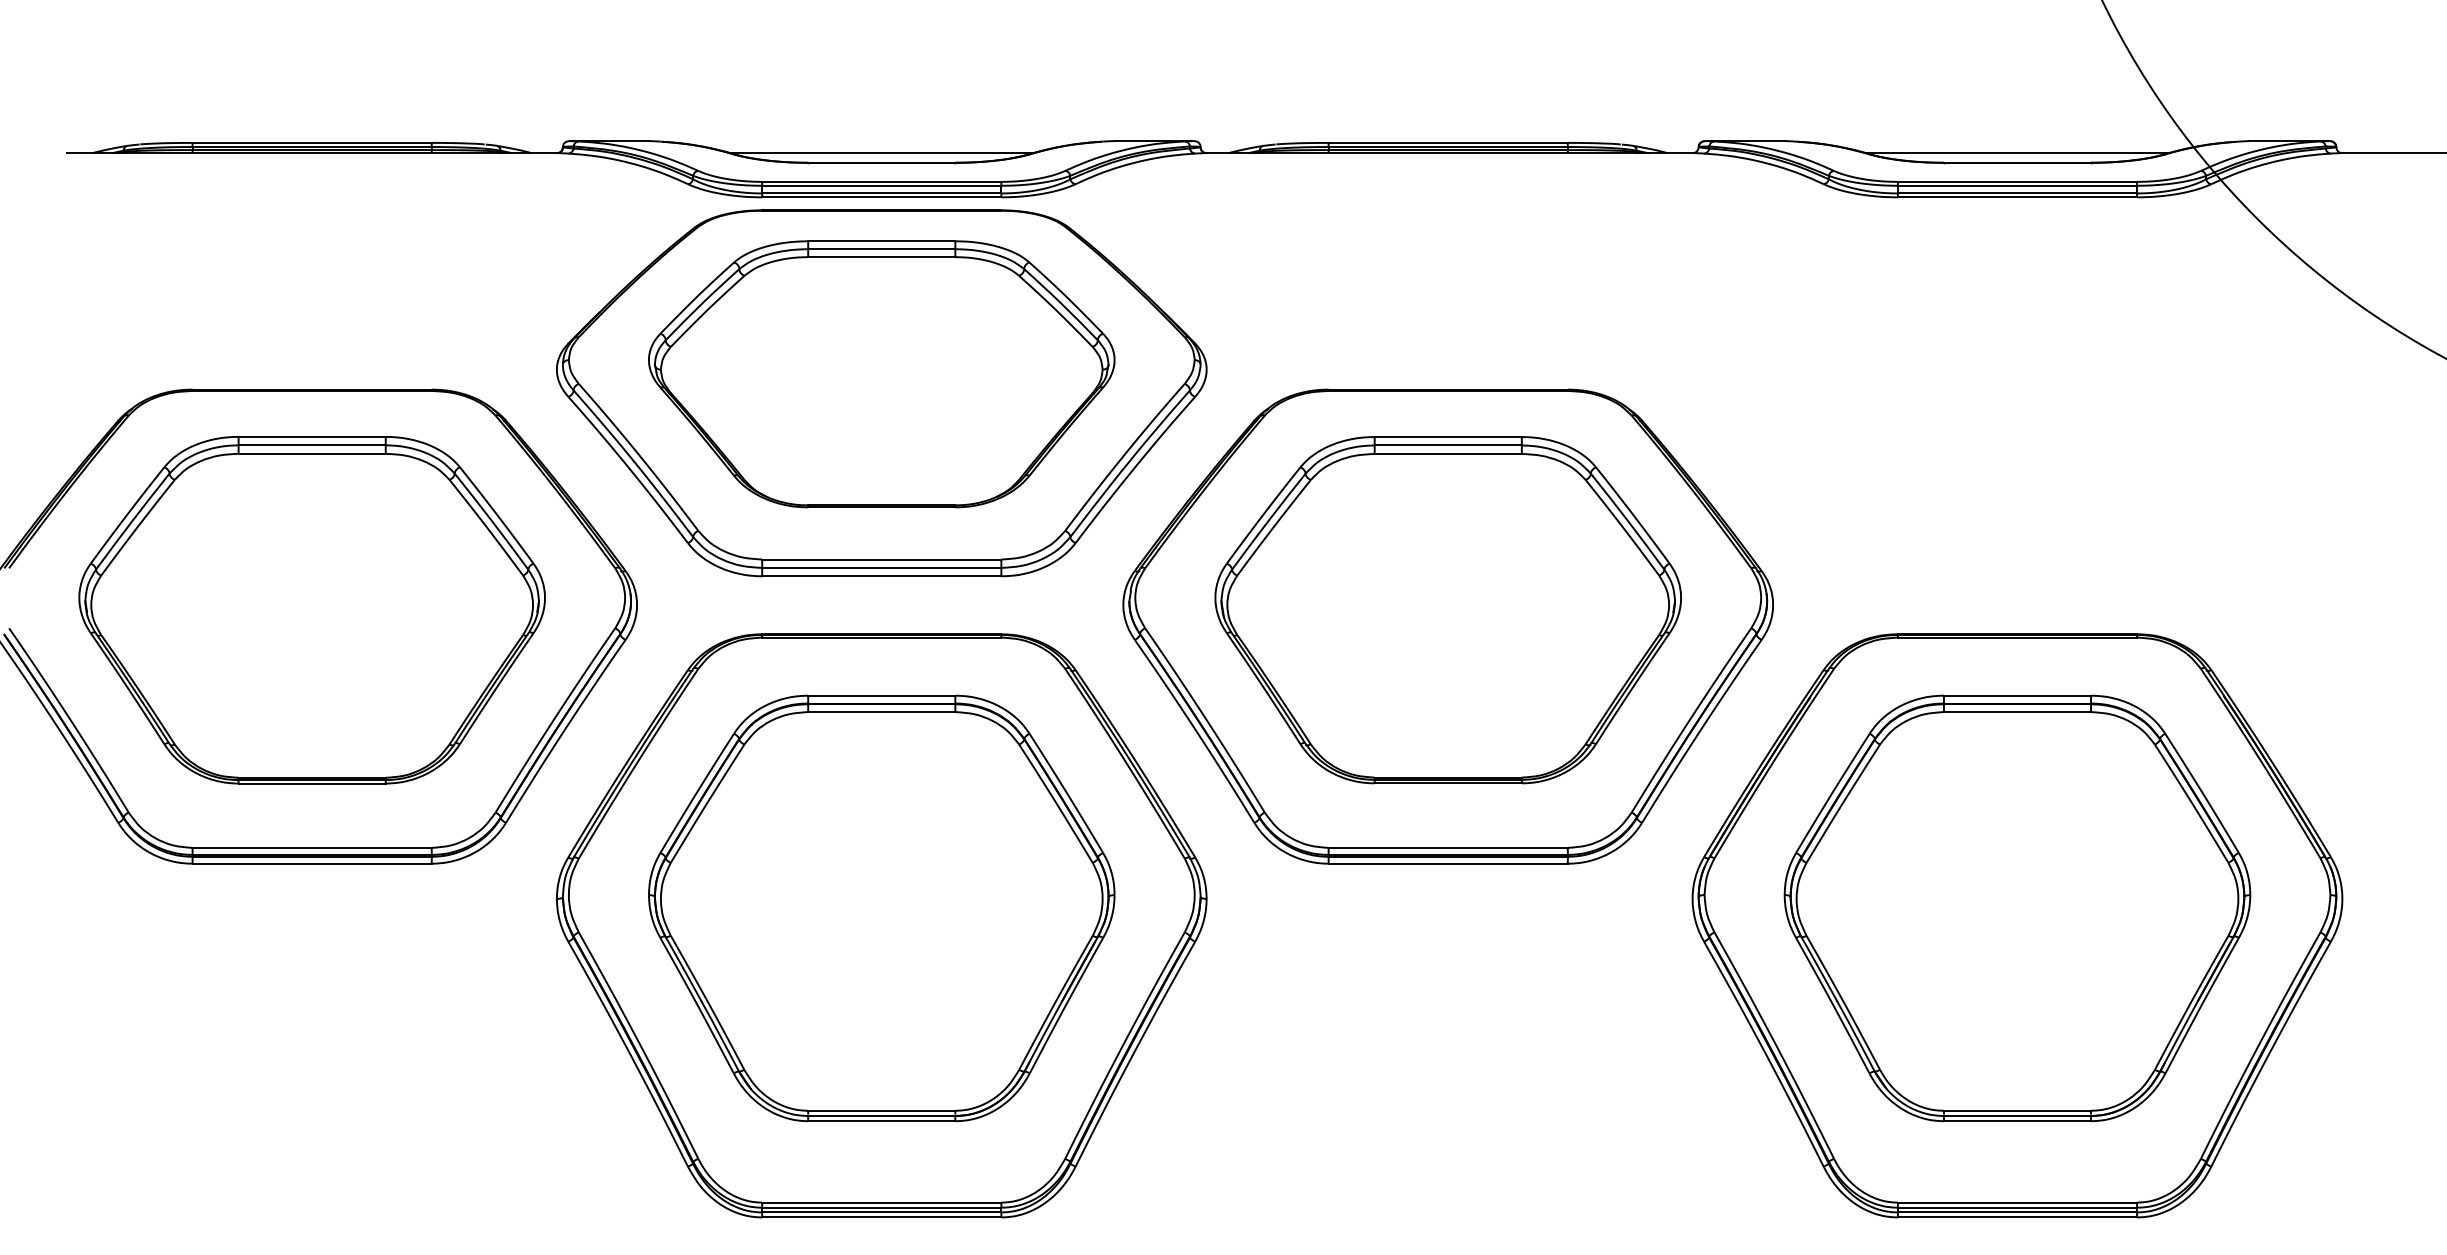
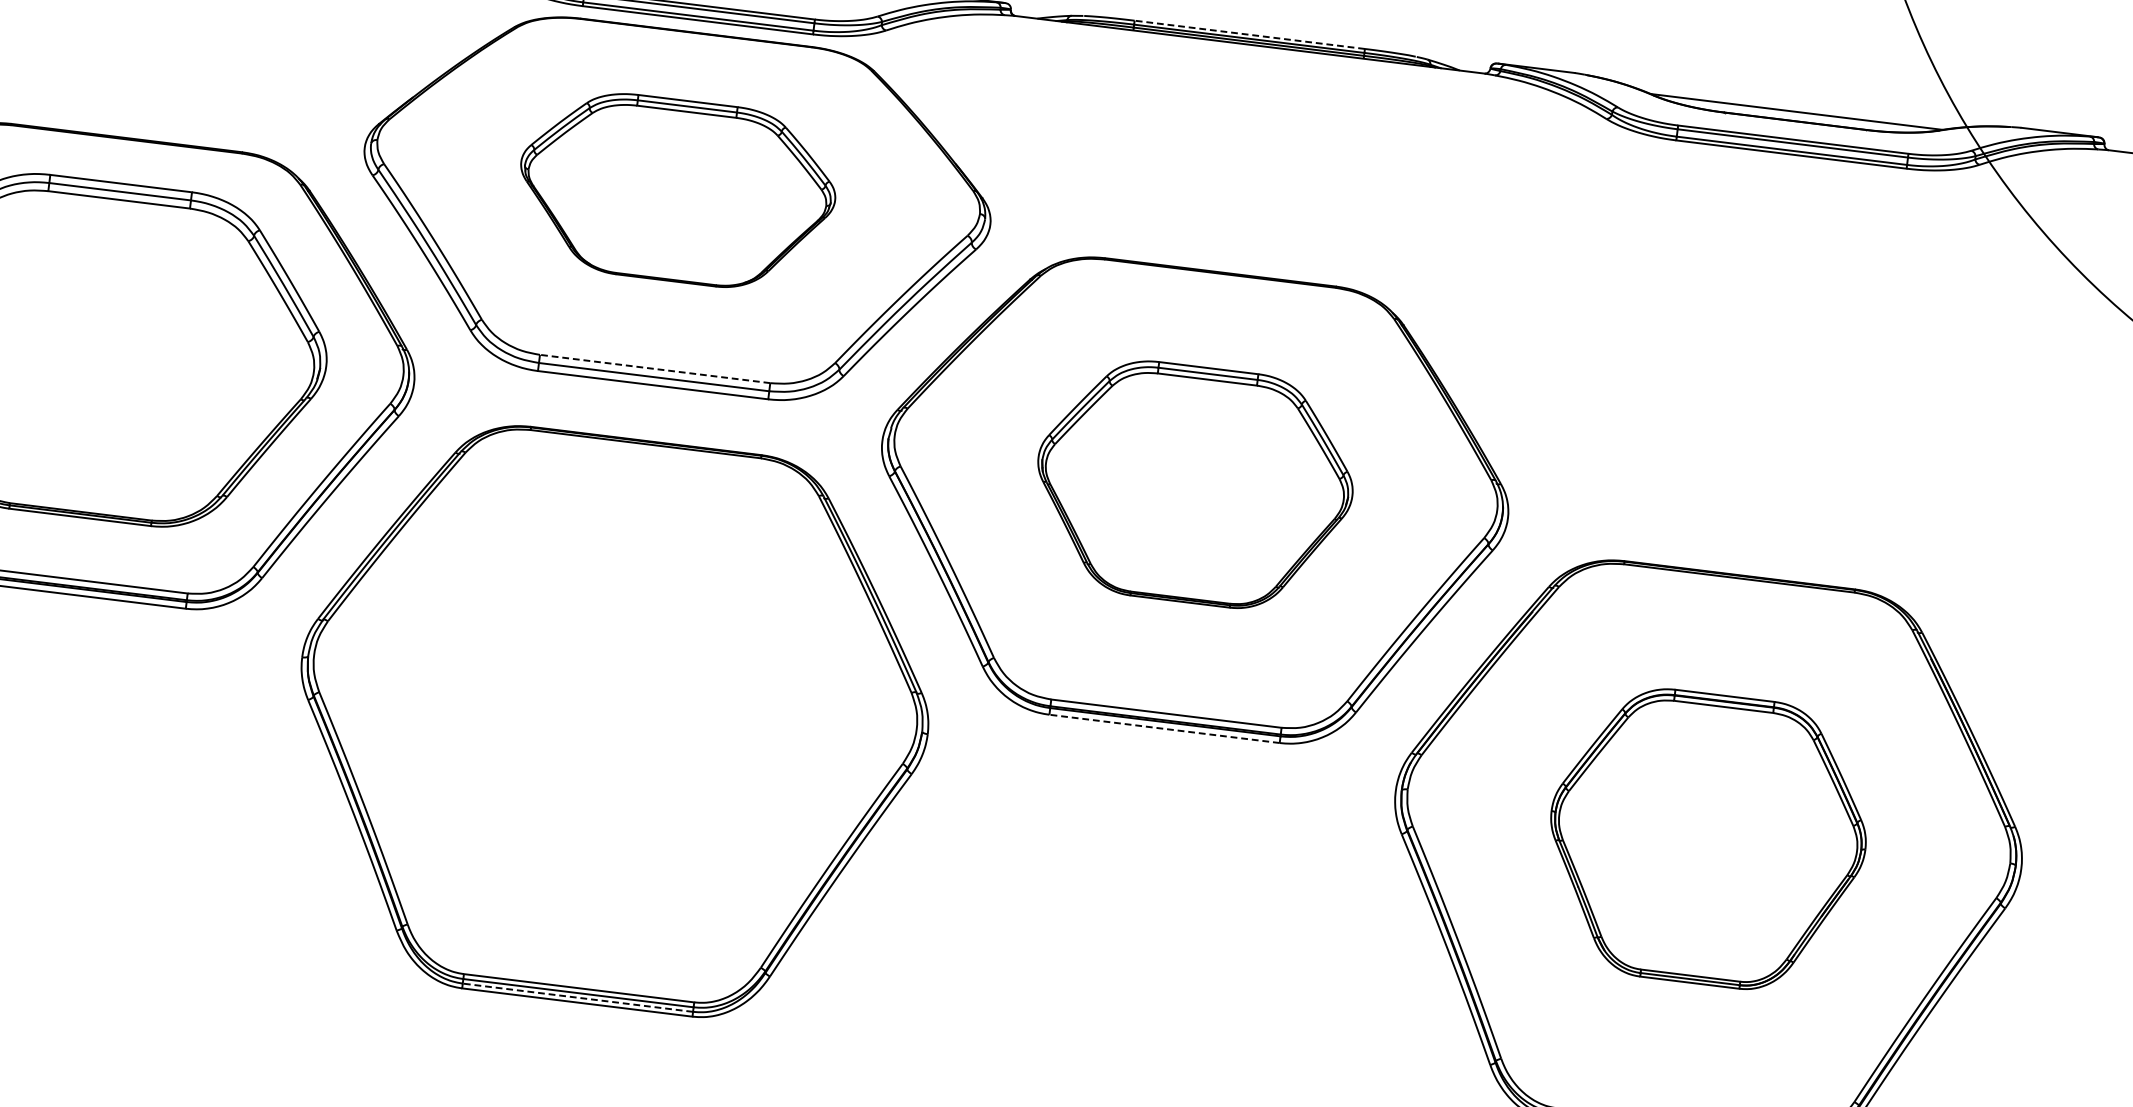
line: (1448, 142) -> (1250, 34), solid -> dashed
part: (881, 374) -> (676, 190), size x0.7
line: (881, 559) -> (654, 368), solid -> dashed
part: (1447, 610) -> (1193, 484), size x0.7
line: (1448, 863) -> (1164, 728), solid -> dashed
part: (881, 908) -> (613, 705), removed
part: (2017, 908) -> (1707, 839), size x0.7
line: (881, 1212) -> (577, 997), solid -> dashed

